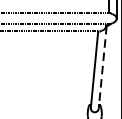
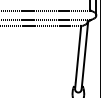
line: (102, 67) -> (84, 55), dashed -> solid

